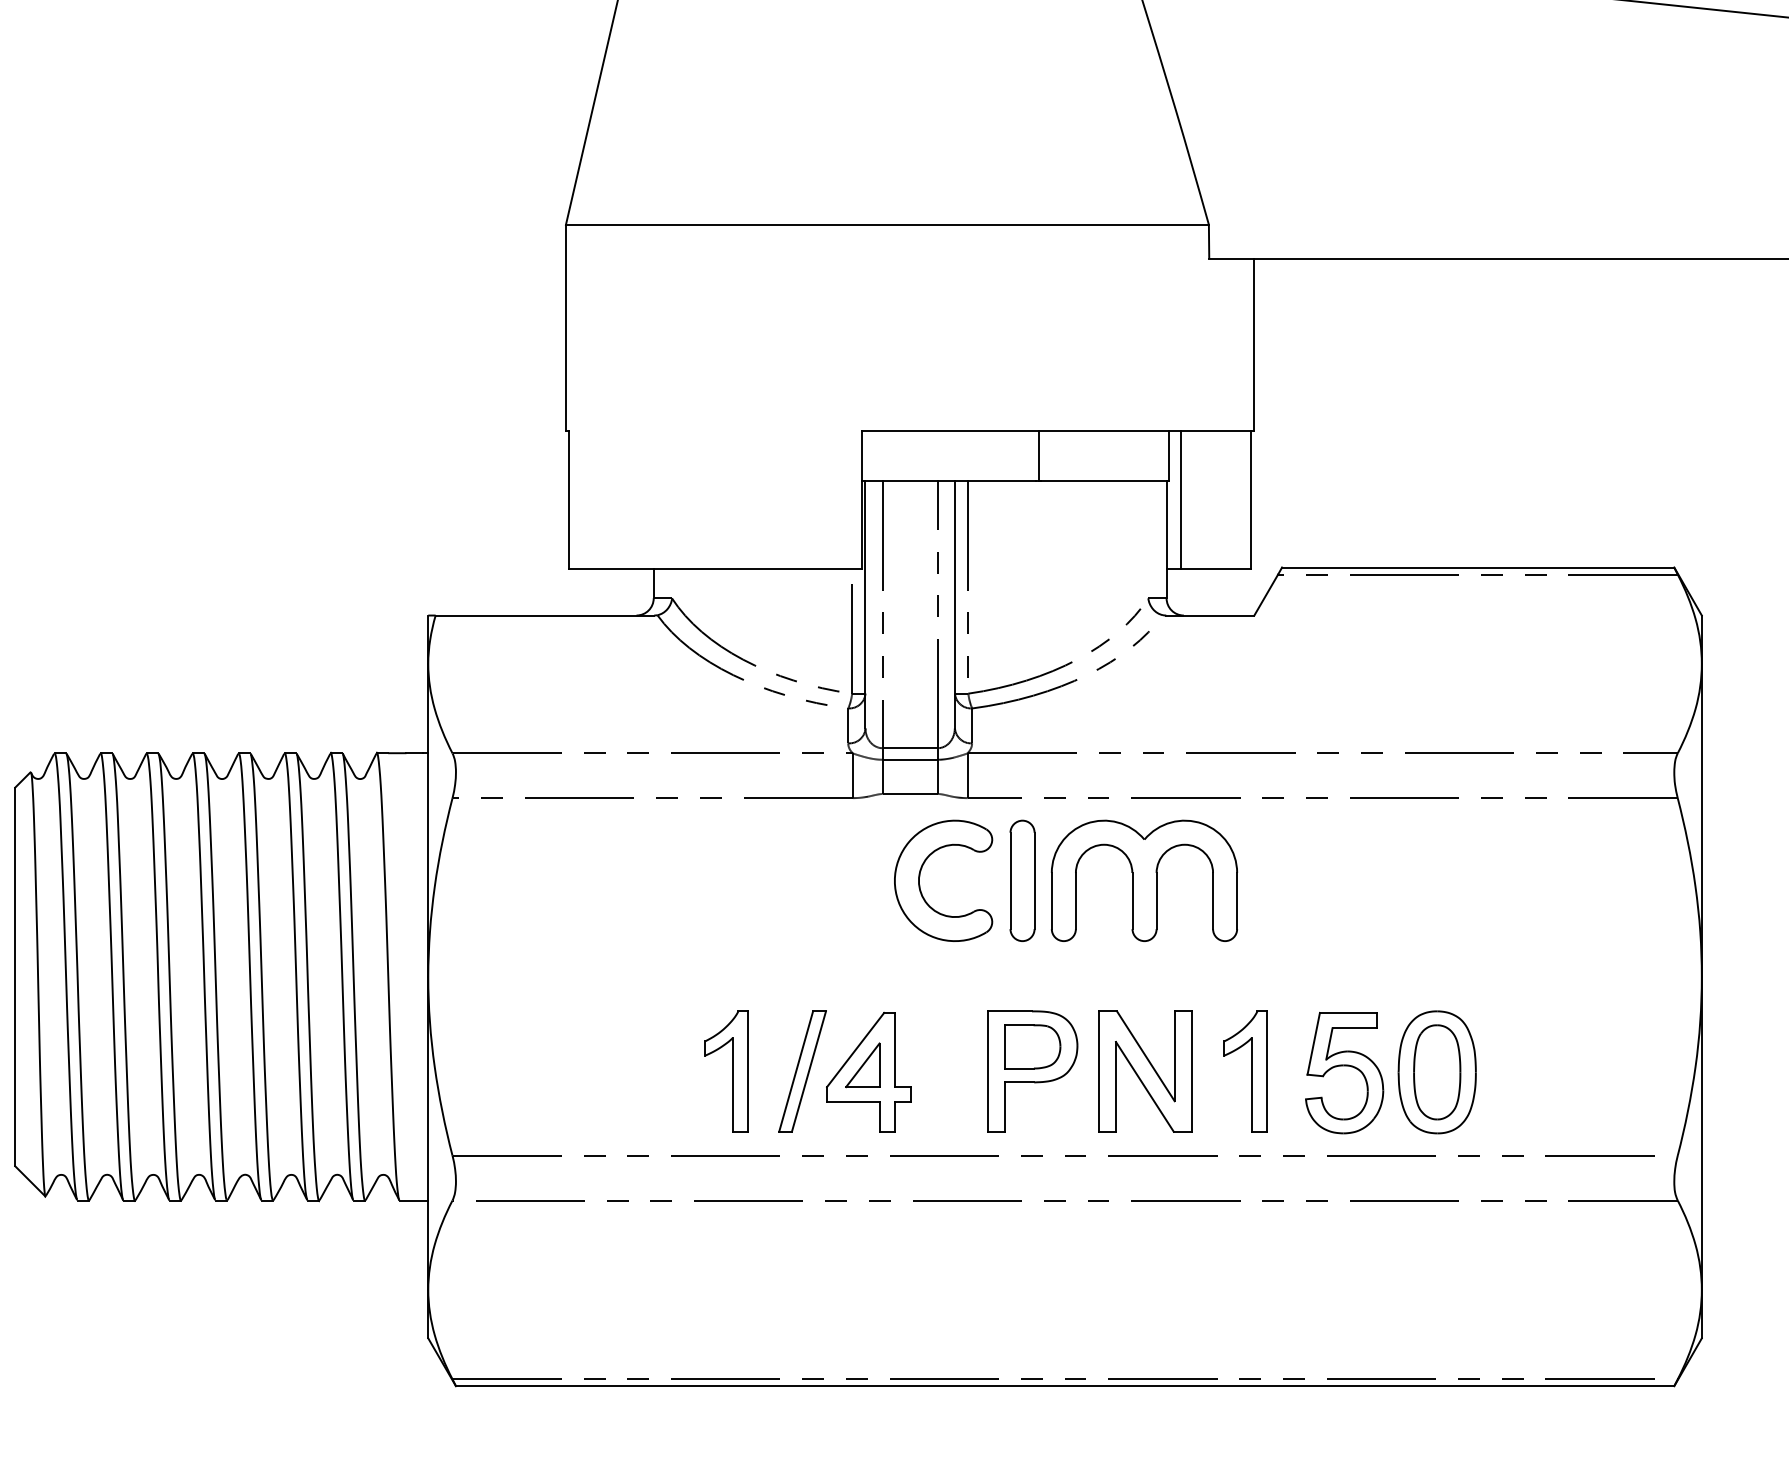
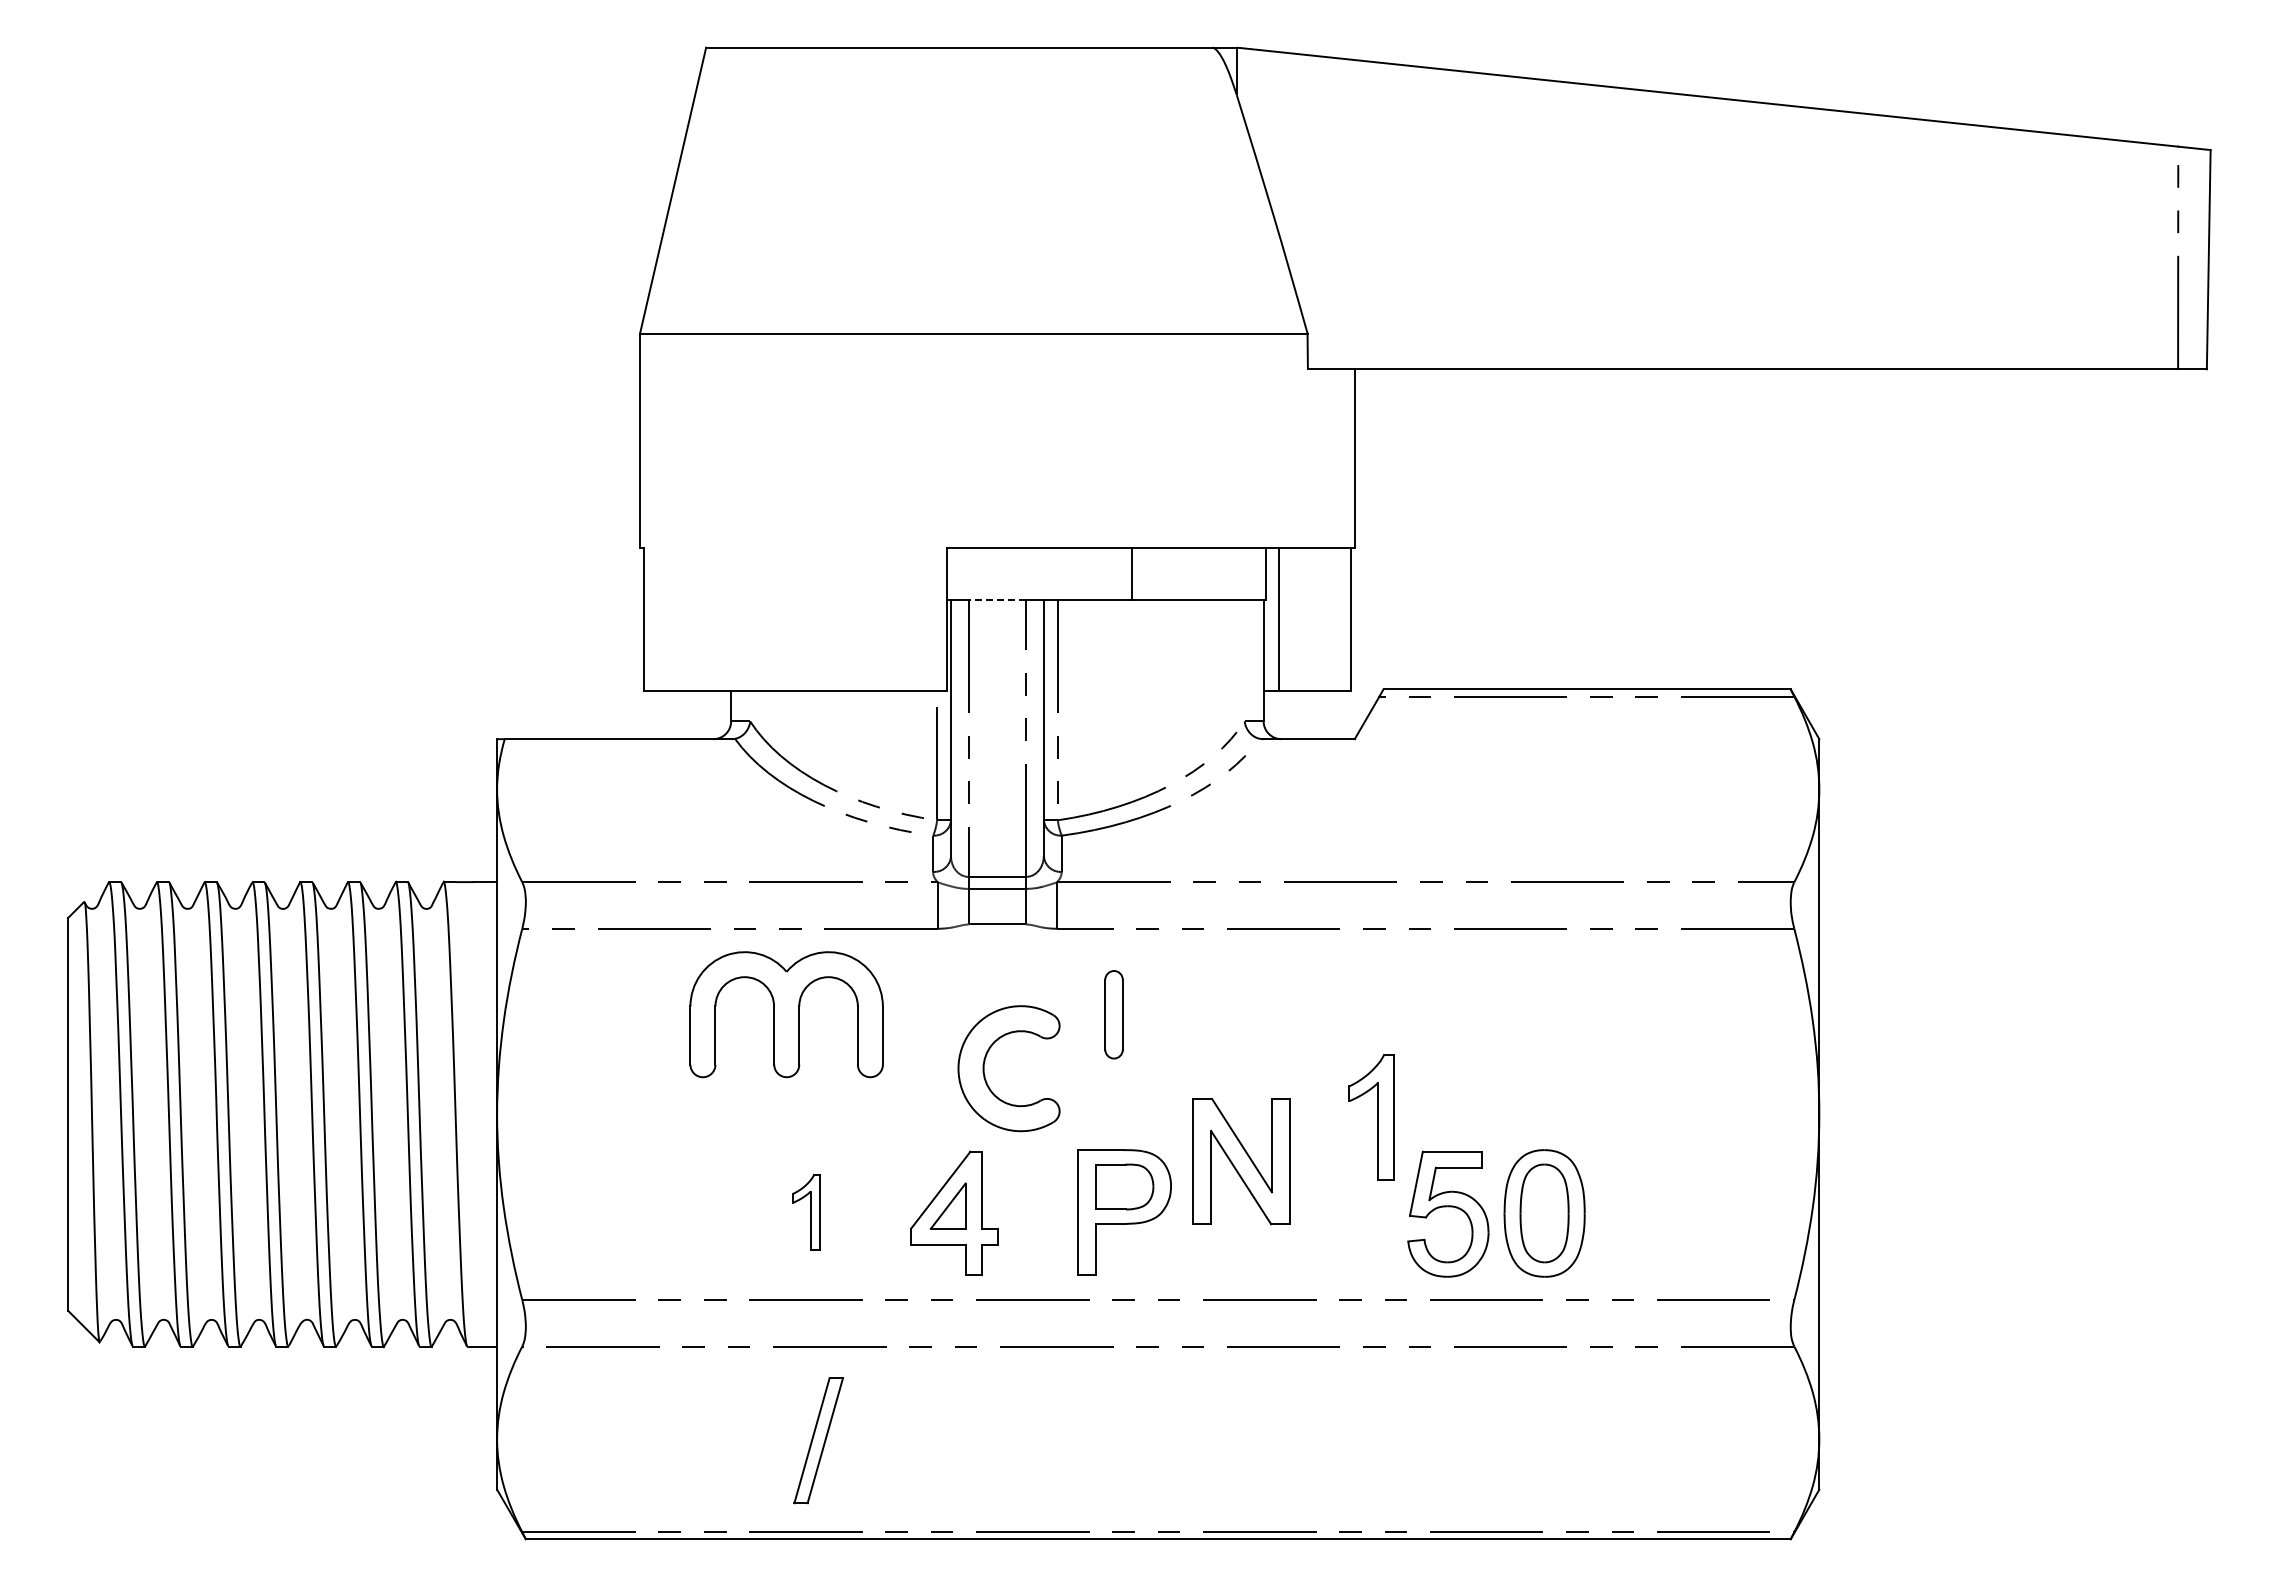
line: (910, 480) -> (997, 599), solid -> dashed
part: (919, 880) -> (984, 1068), moved
part: (1021, 880) -> (1113, 1014), size x0.7
part: (1144, 880) -> (786, 1014), moved
part: (726, 1071) -> (806, 1212), size x0.6
part: (802, 1071) -> (818, 1440), moved
part: (1145, 1071) -> (1241, 1161), moved
part: (1245, 1071) -> (1371, 1117), moved

